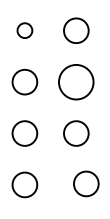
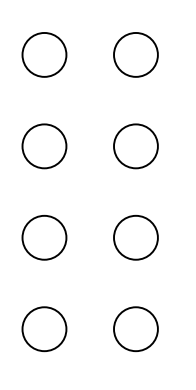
circle: (24, 30) -> (43, 54), size x1.67
circle: (76, 81) -> (136, 145), size x0.71
circle: (86, 183) -> (136, 328), moved

